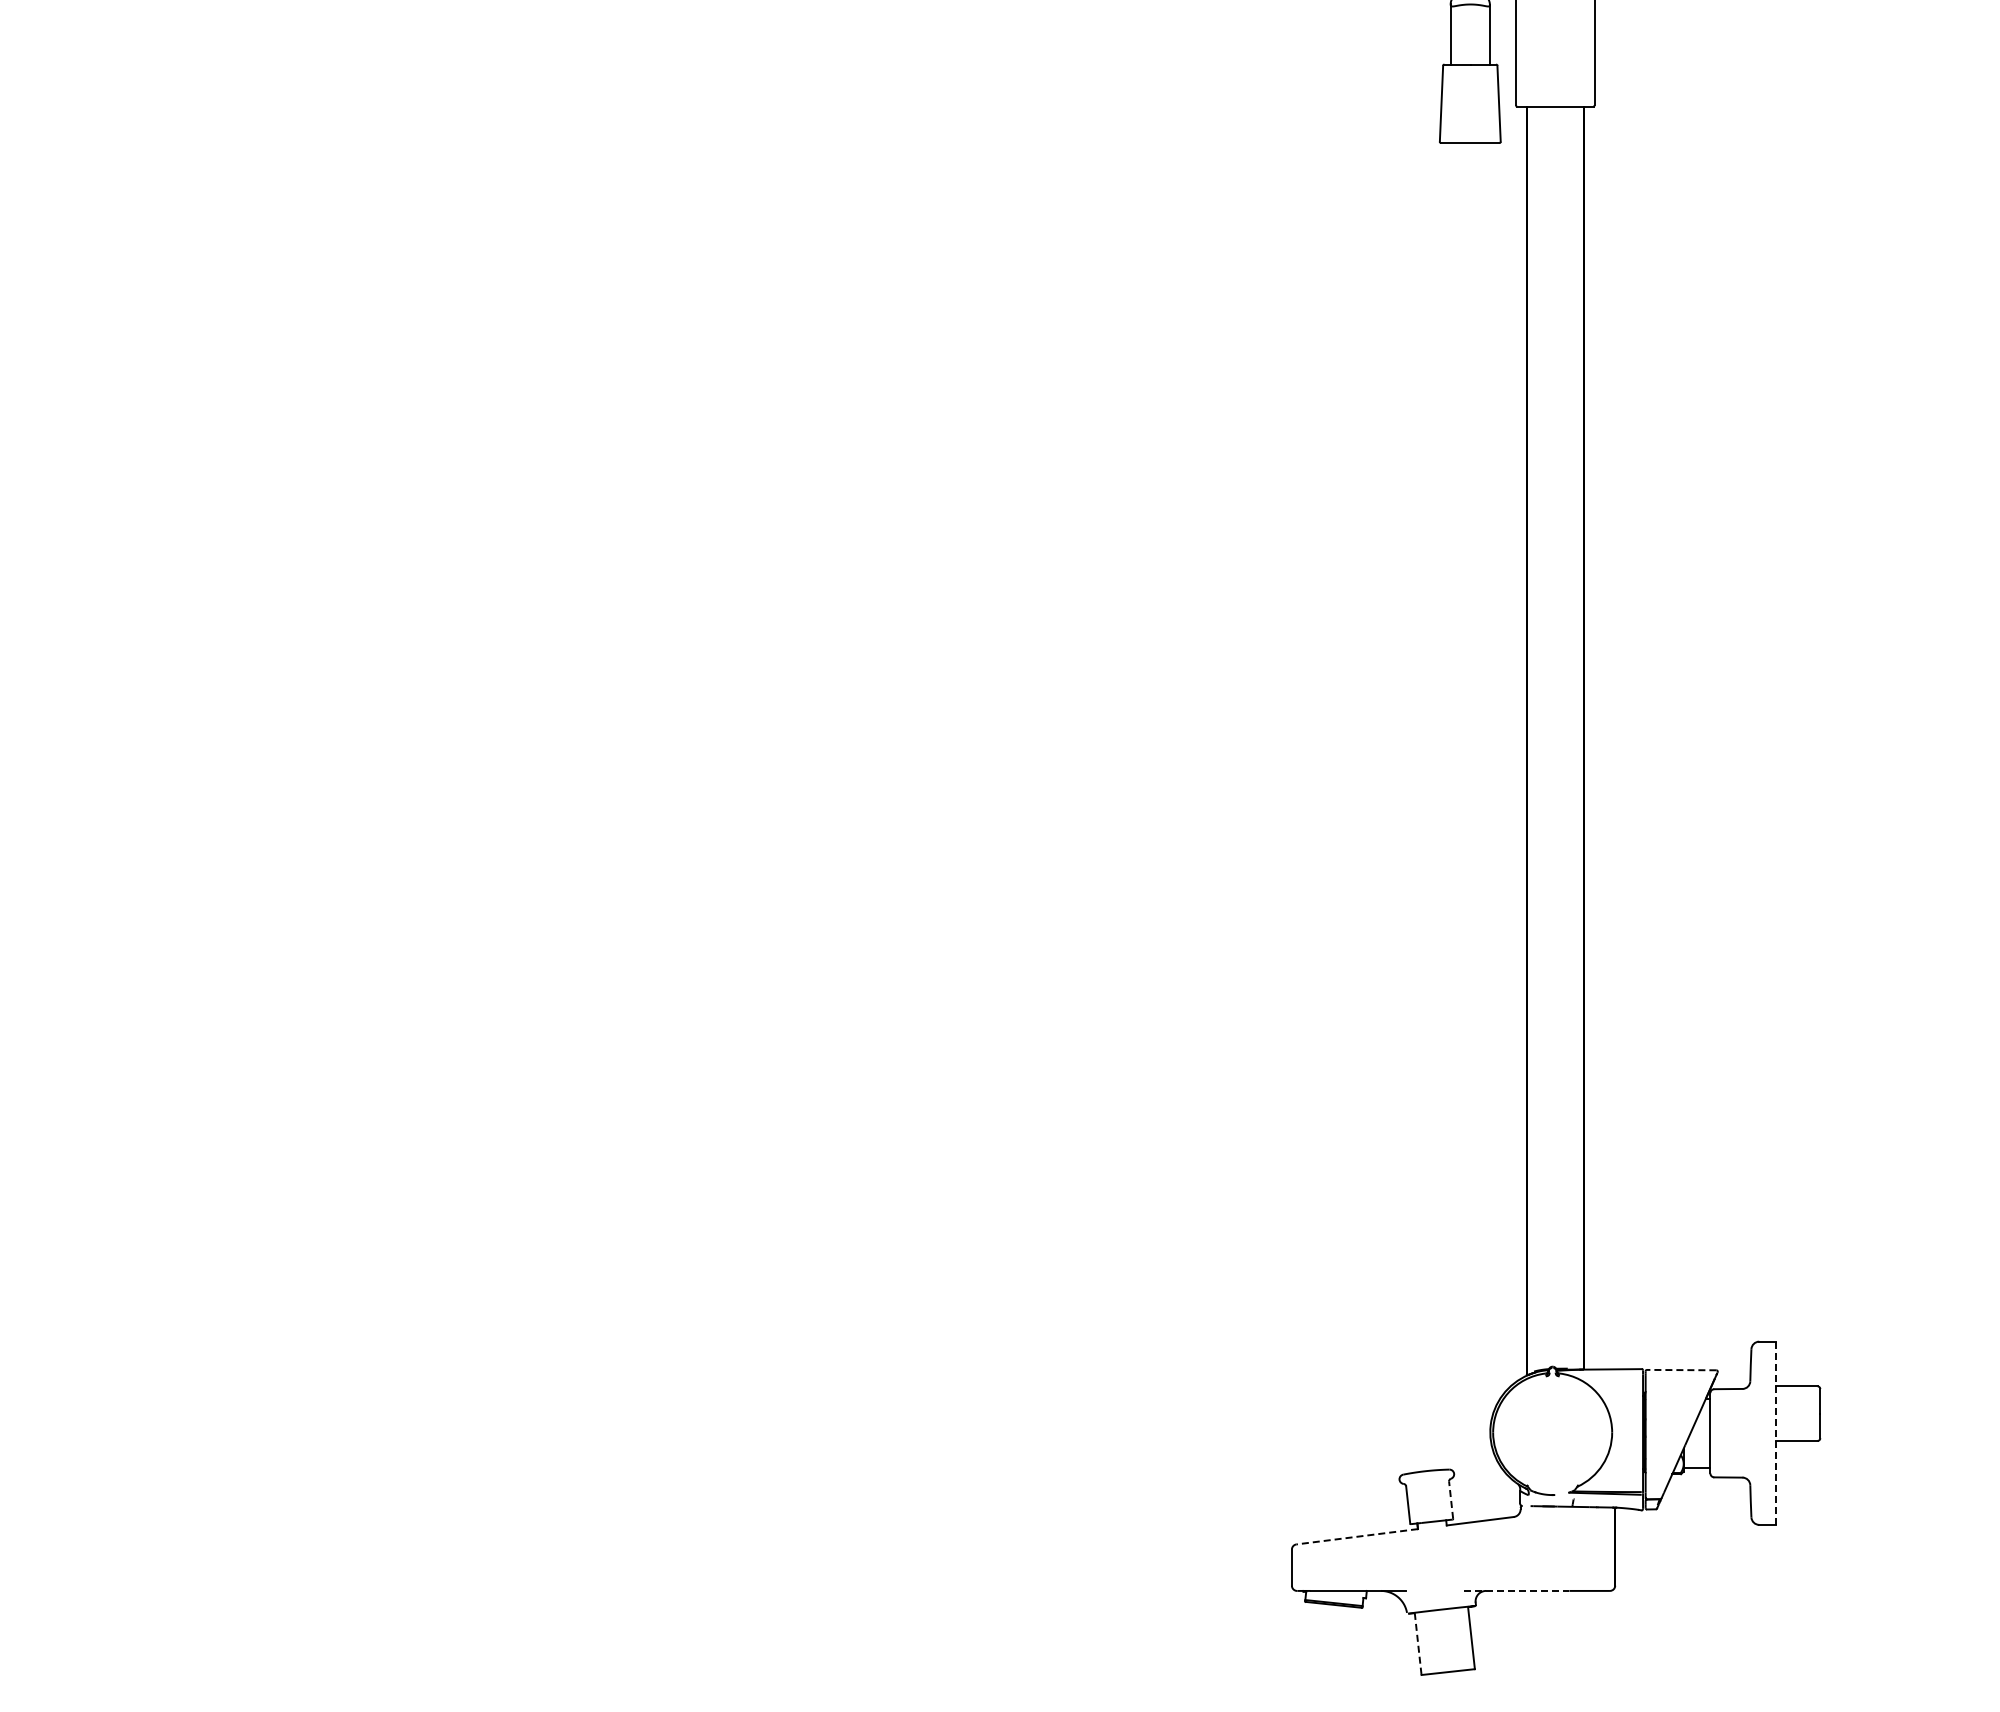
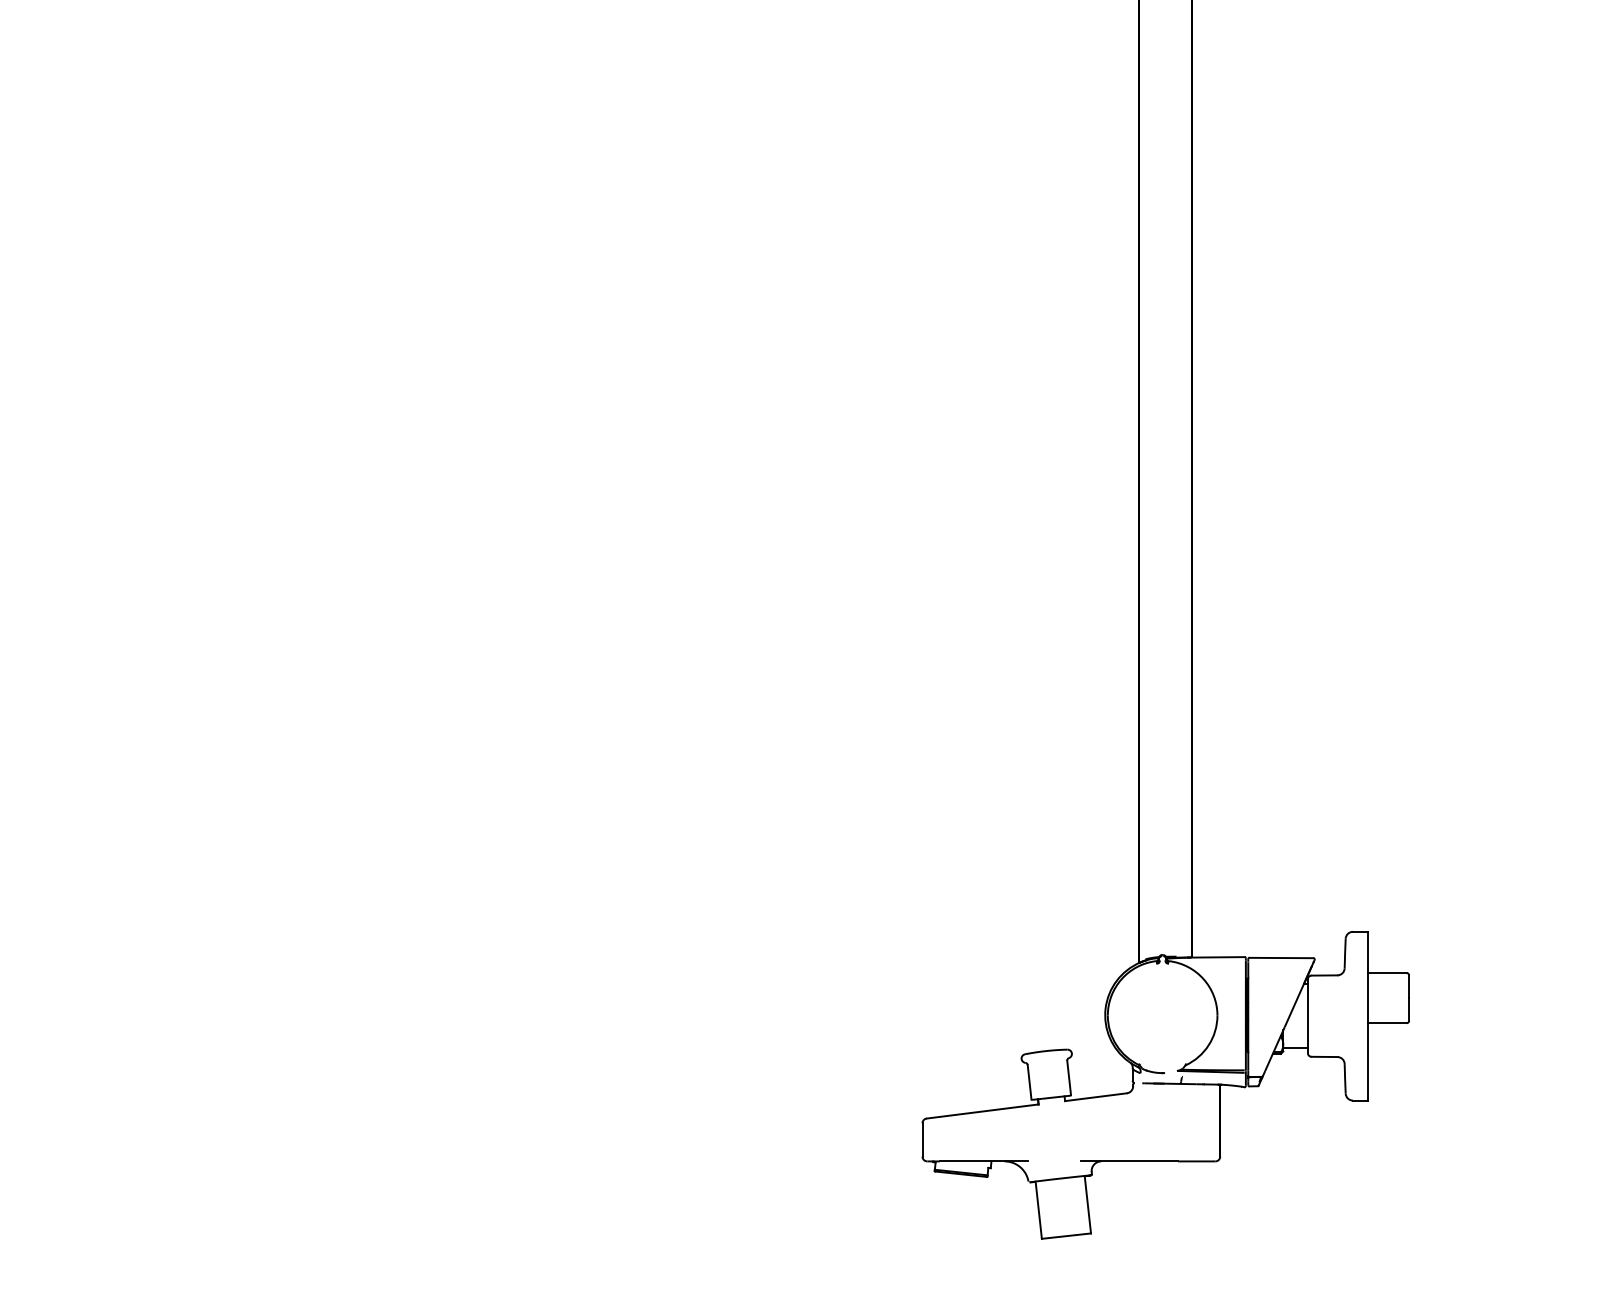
line: (1681, 1370) -> (1281, 958), dashed -> solid
line: (1775, 1433) -> (1367, 1016), dashed -> solid
line: (1451, 1500) -> (1069, 1078), dashed -> solid
line: (1356, 1536) -> (981, 1111), dashed -> solid
line: (1516, 1590) -> (1129, 1161), dashed -> solid
line: (1418, 1644) -> (1039, 1210), dashed -> solid

